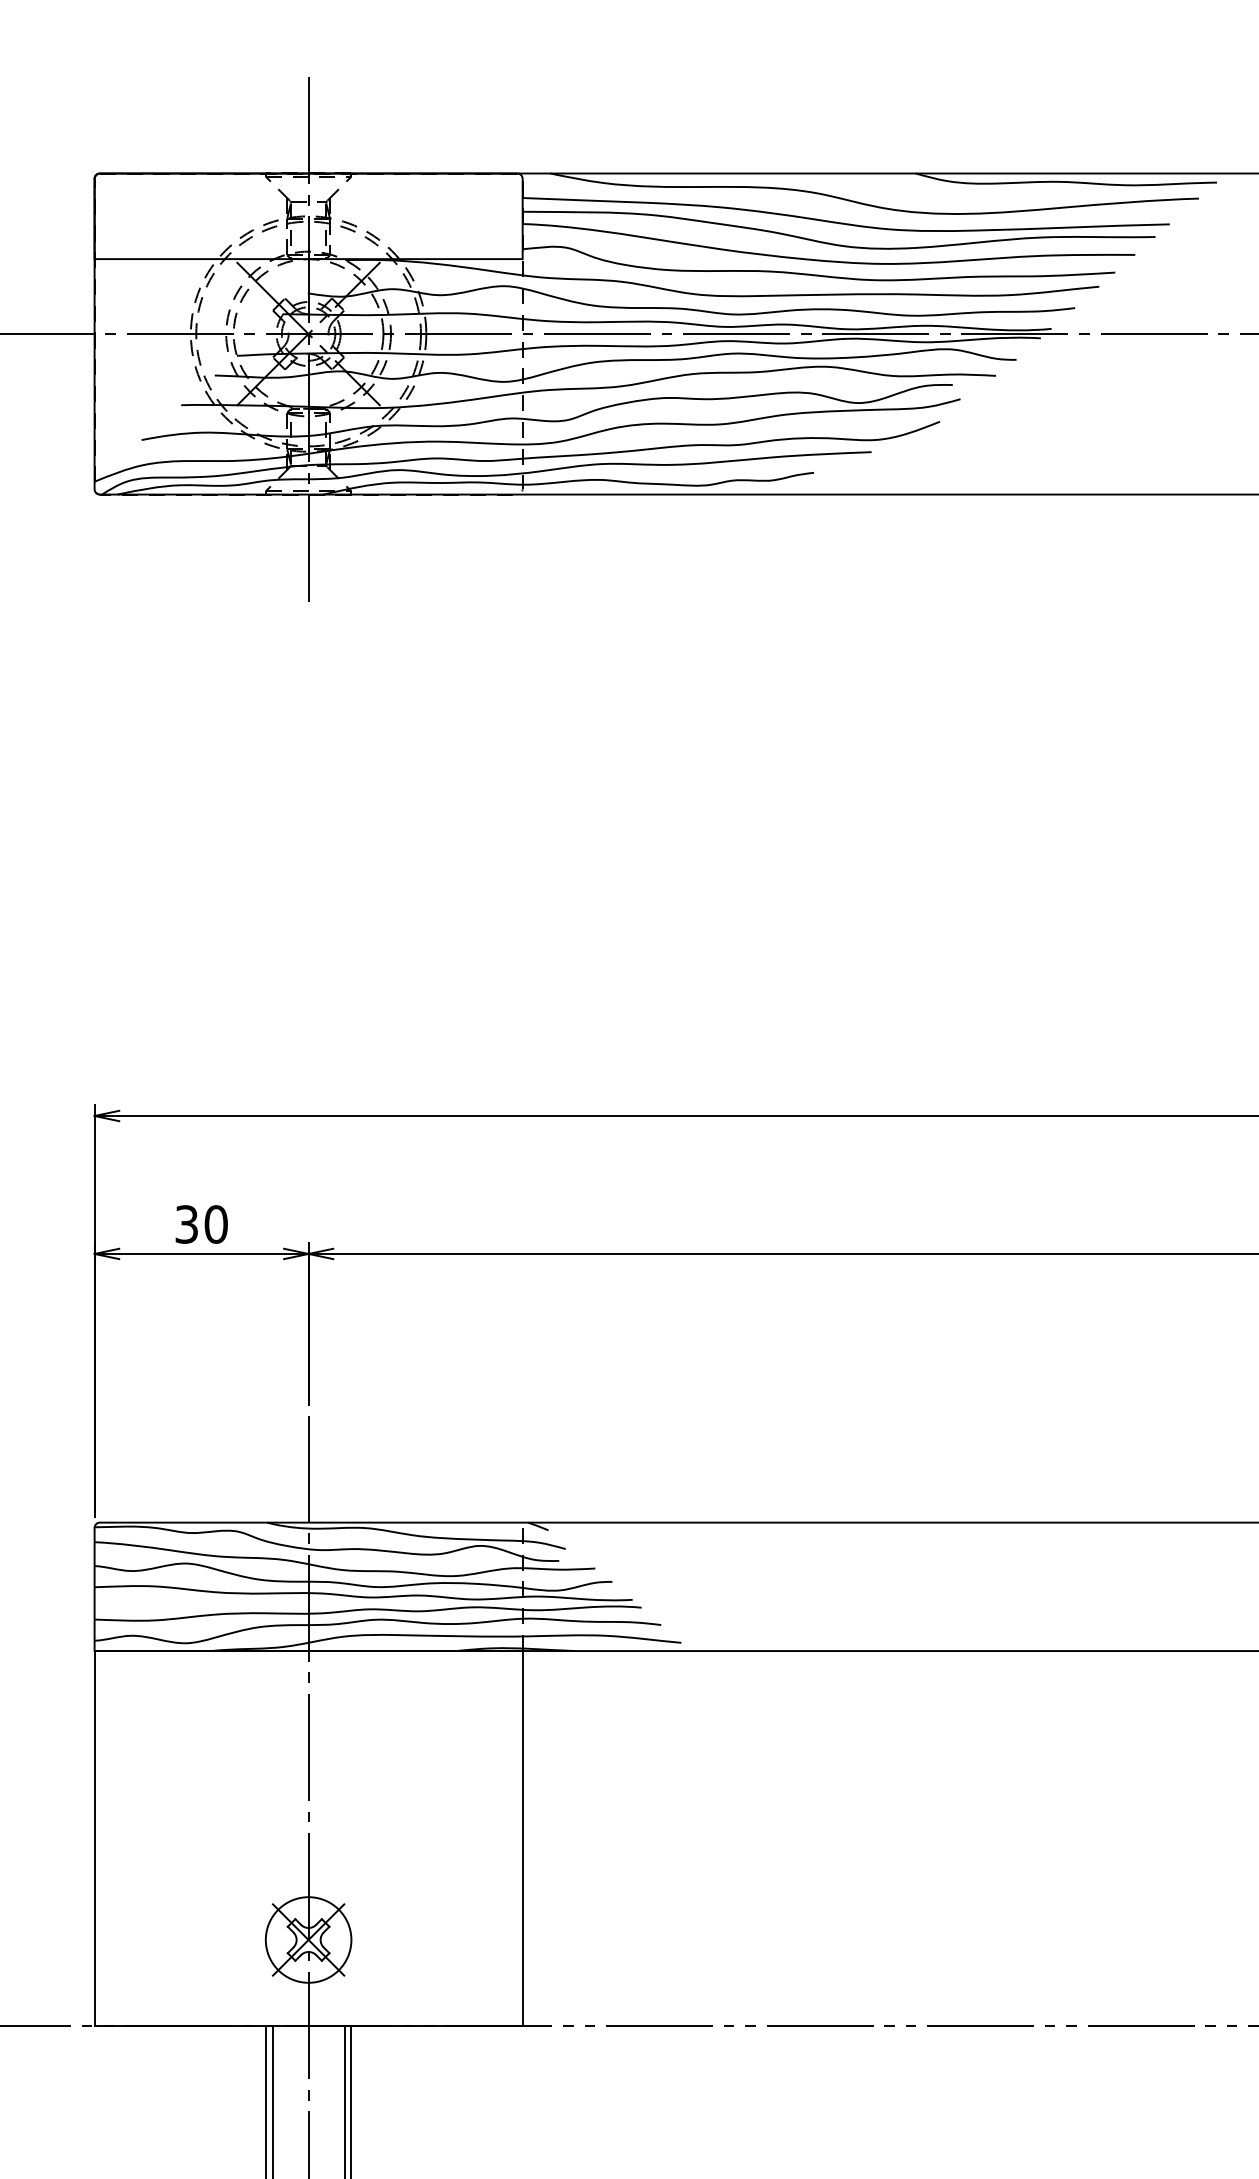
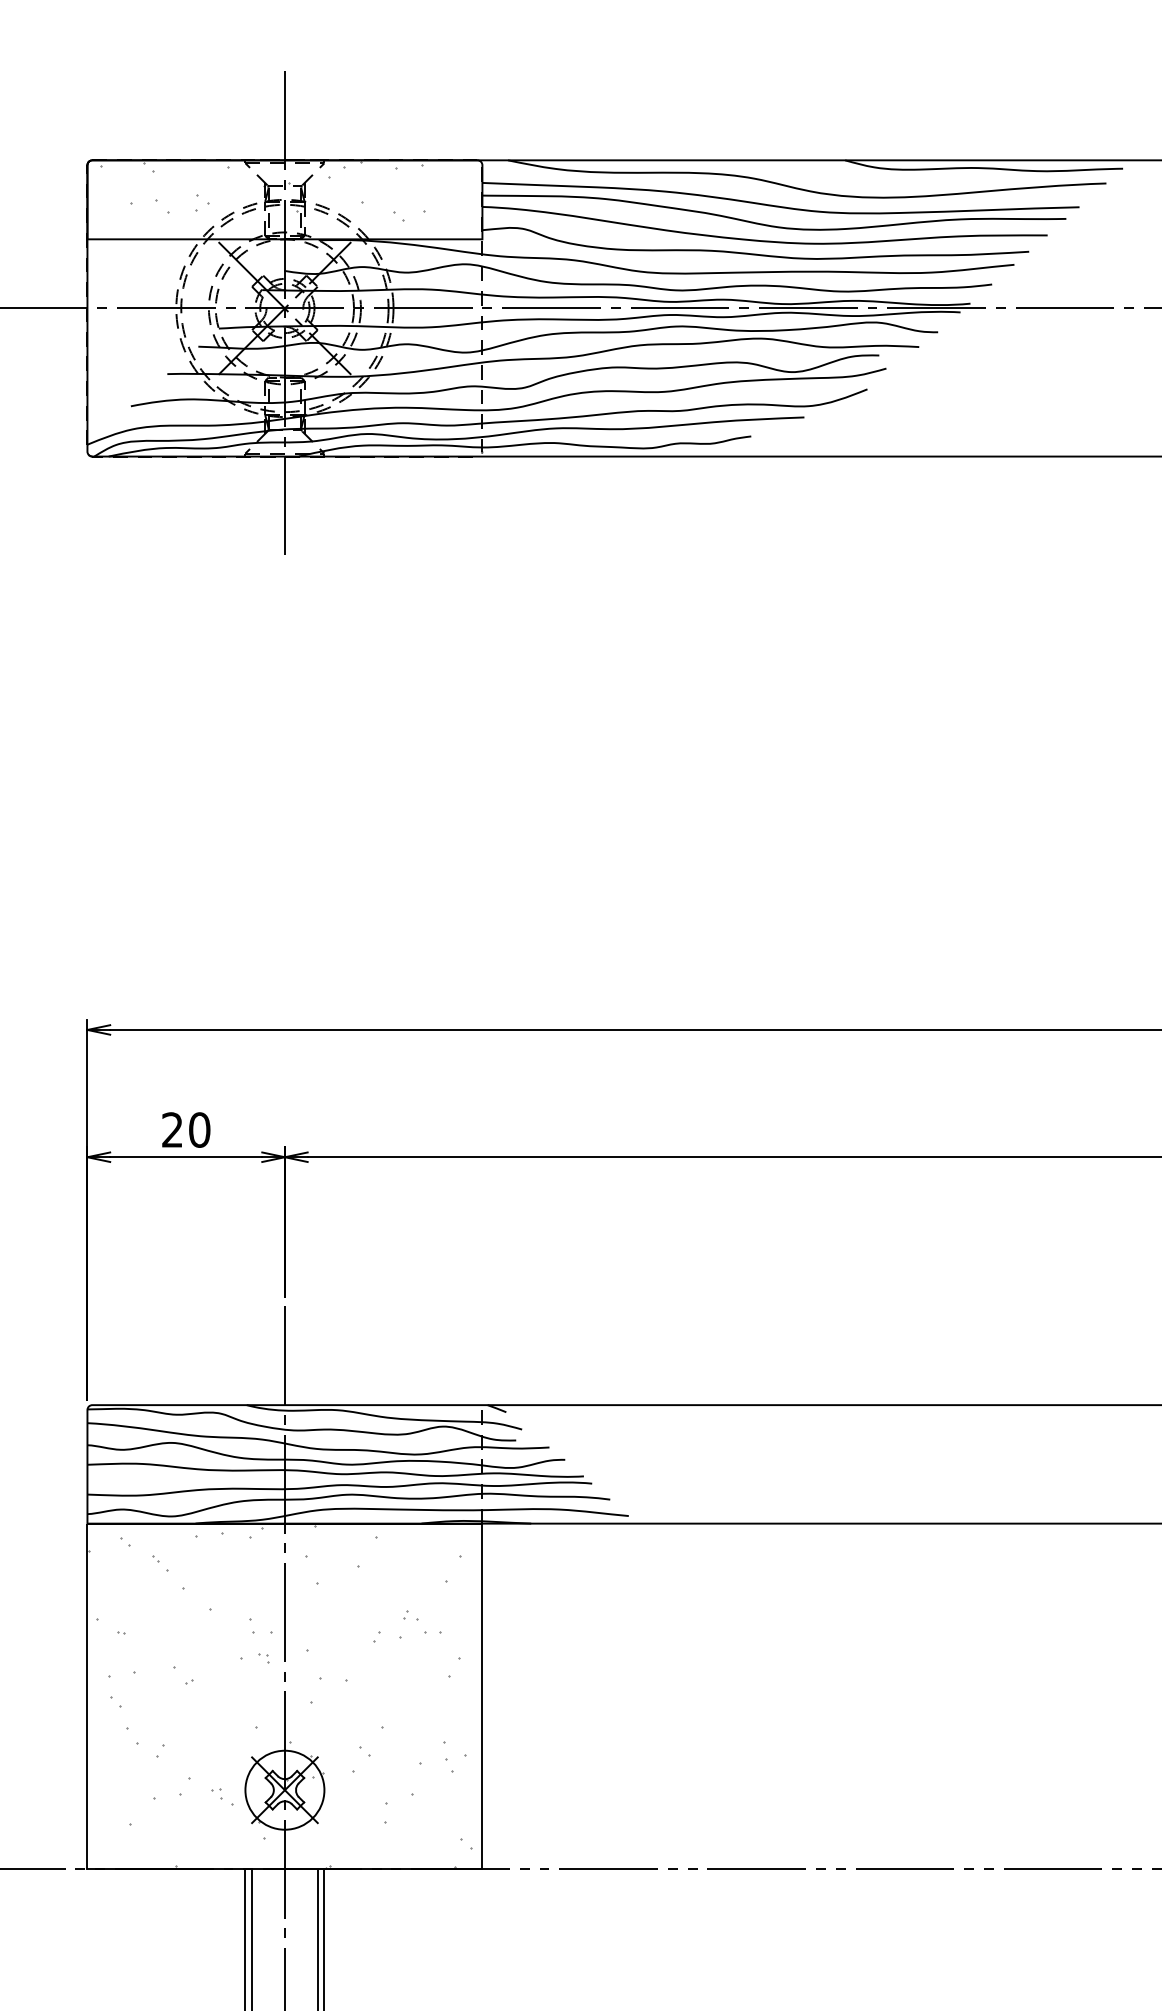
hatch: (284, 206) -> (262, 190), added
text: (186, 1223) -> (172, 1129), 30 -> 20
hatch: (302, 1839) -> (279, 1697), added

